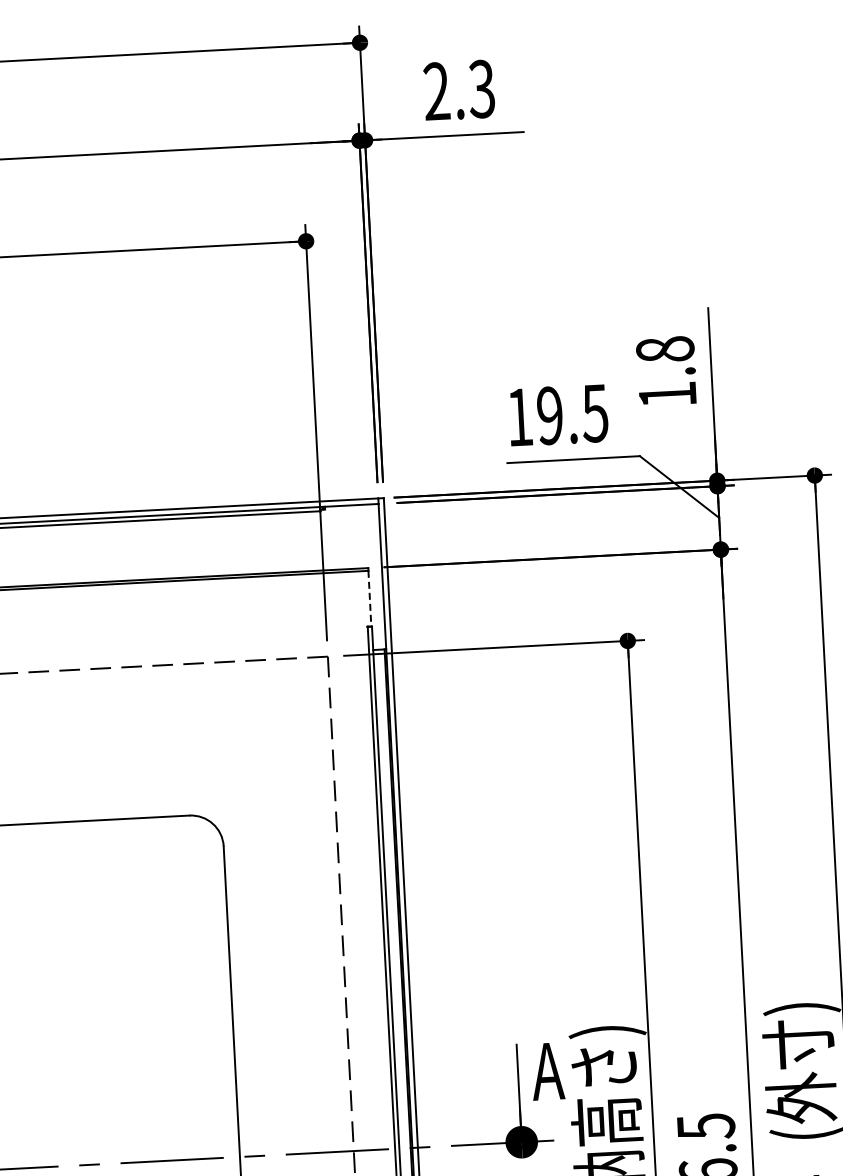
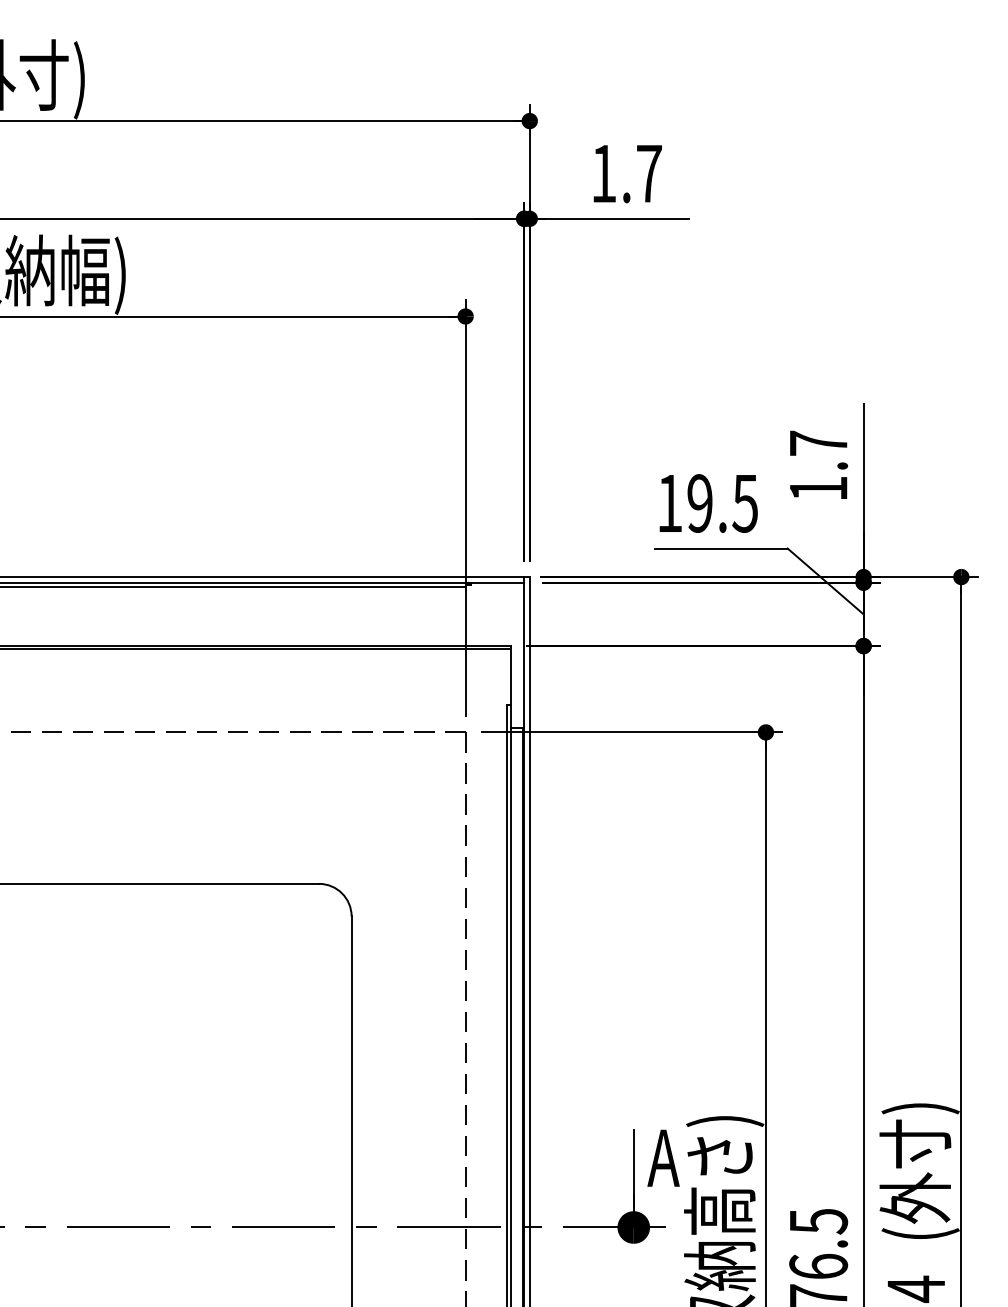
text: (459, 90) -> (626, 173), 2.3 -> 1.7
text: (665, 348) -> (818, 442), 1.8 -> 1.7
line: (369, 598) -> (510, 676), dashed -> solid

